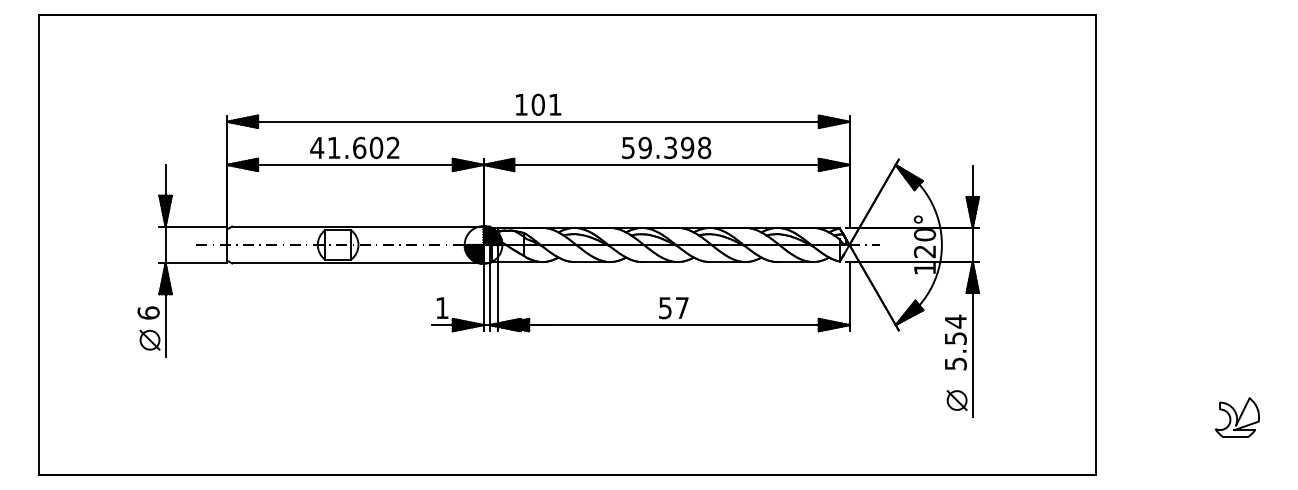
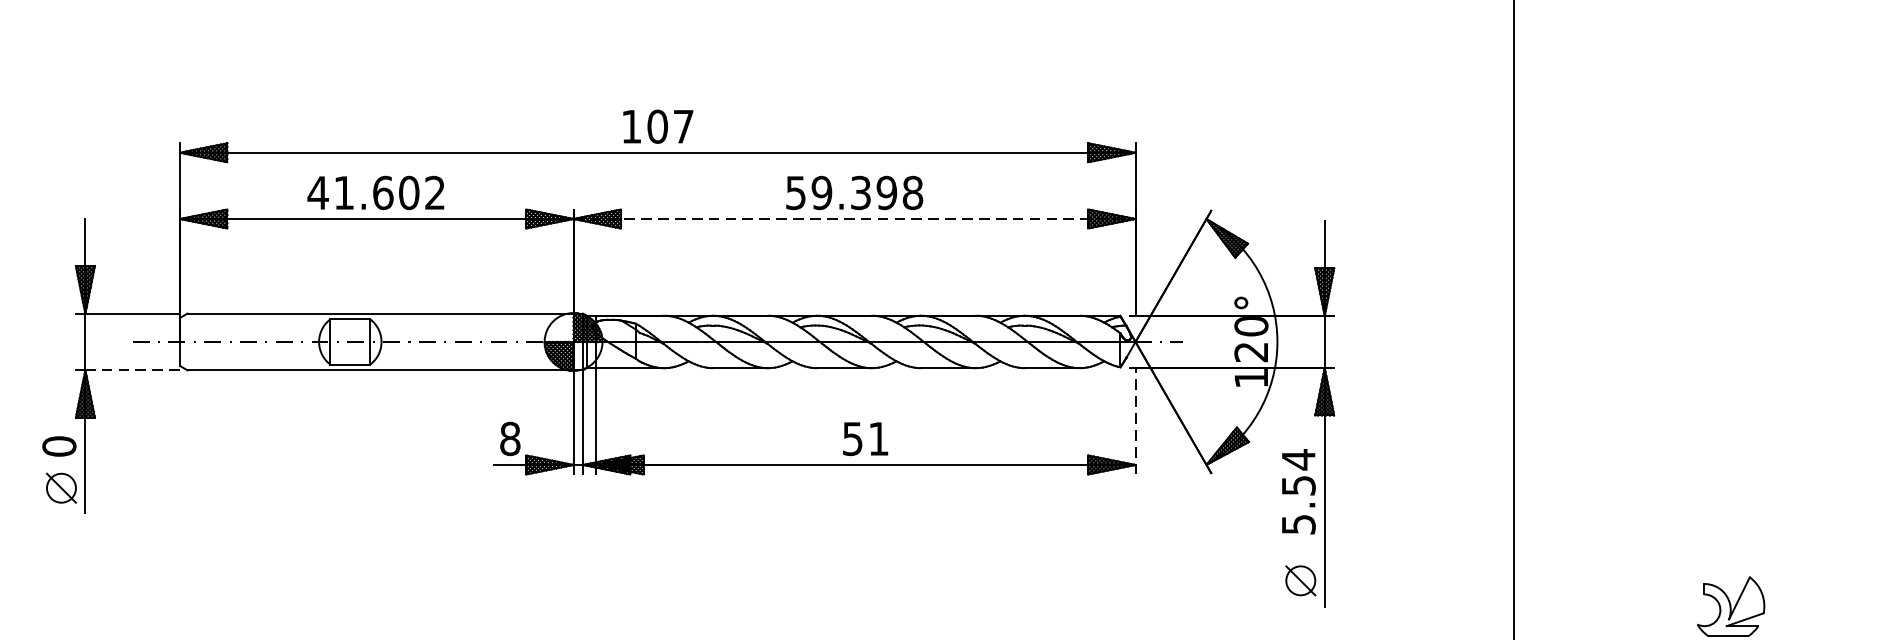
text: (555, 104) -> (684, 126), 101 -> 107
line: (666, 164) -> (854, 218), solid -> dashed
line: (196, 263) -> (132, 370), solid -> dashed
line: (849, 296) -> (1135, 421), solid -> dashed
text: (682, 307) -> (879, 437), 57 -> 51
text: (441, 308) -> (509, 439), 1 -> 8
text: (148, 312) -> (59, 445), 6 -> 0

